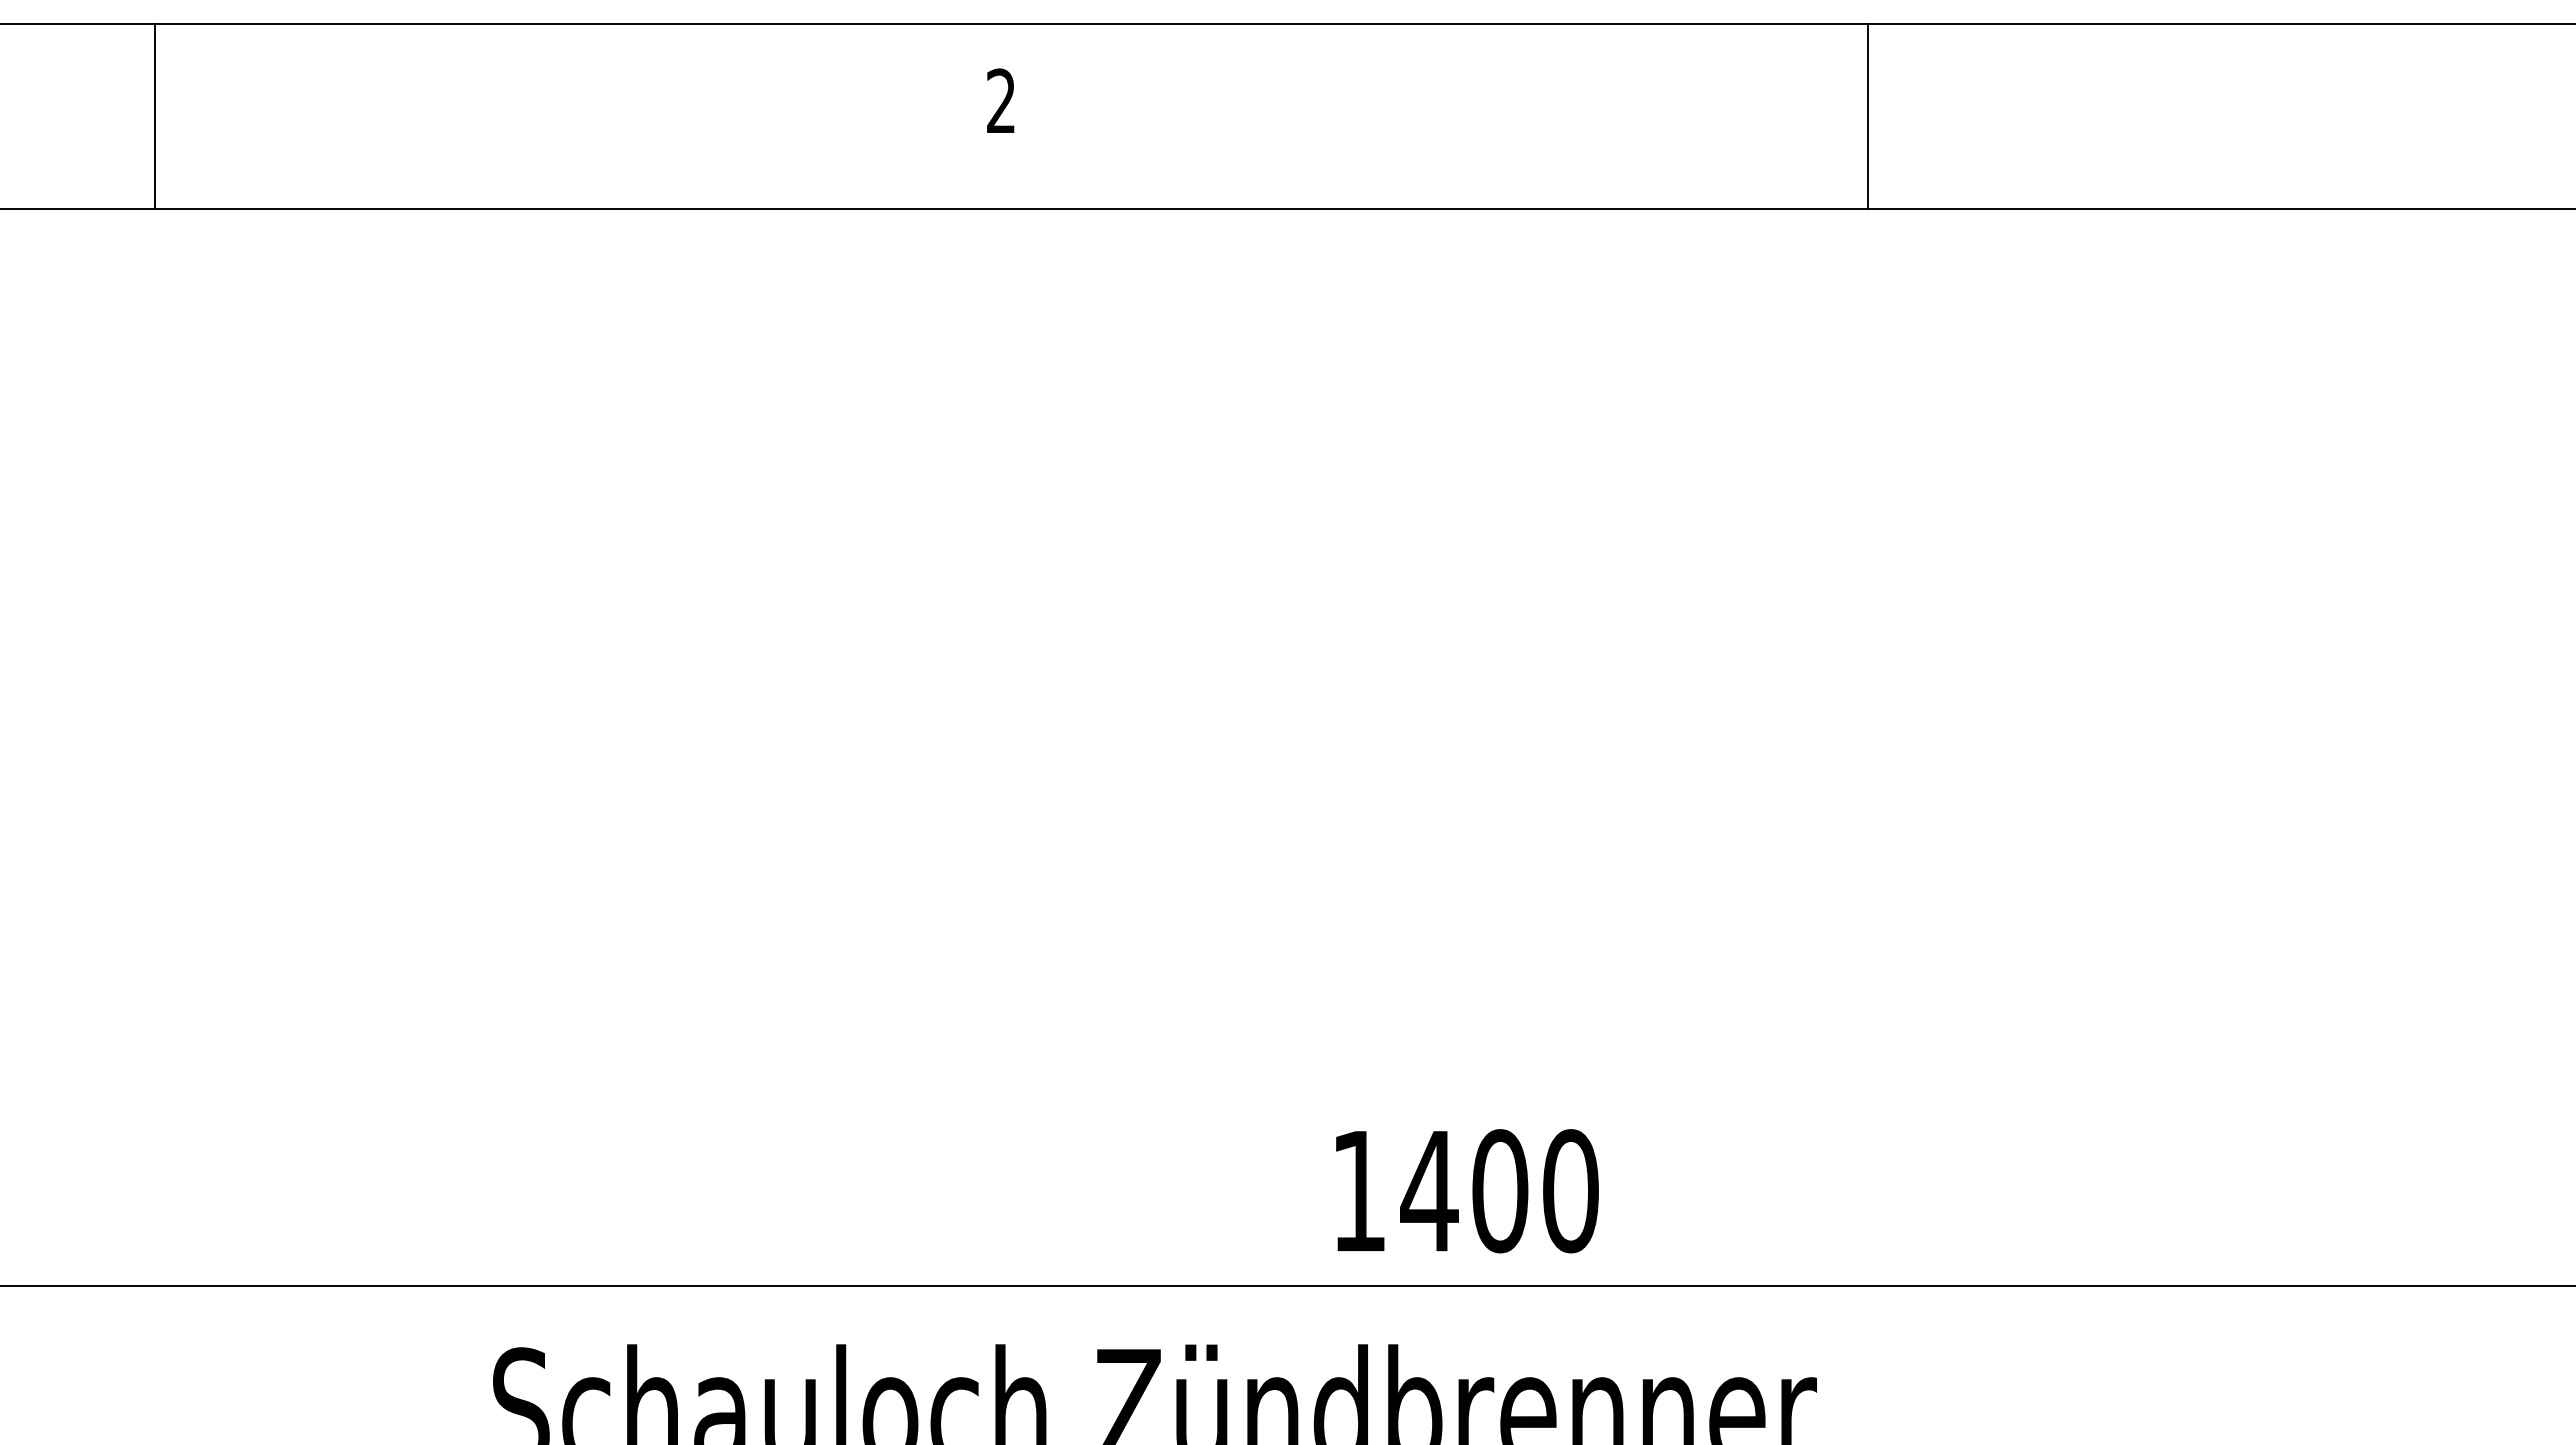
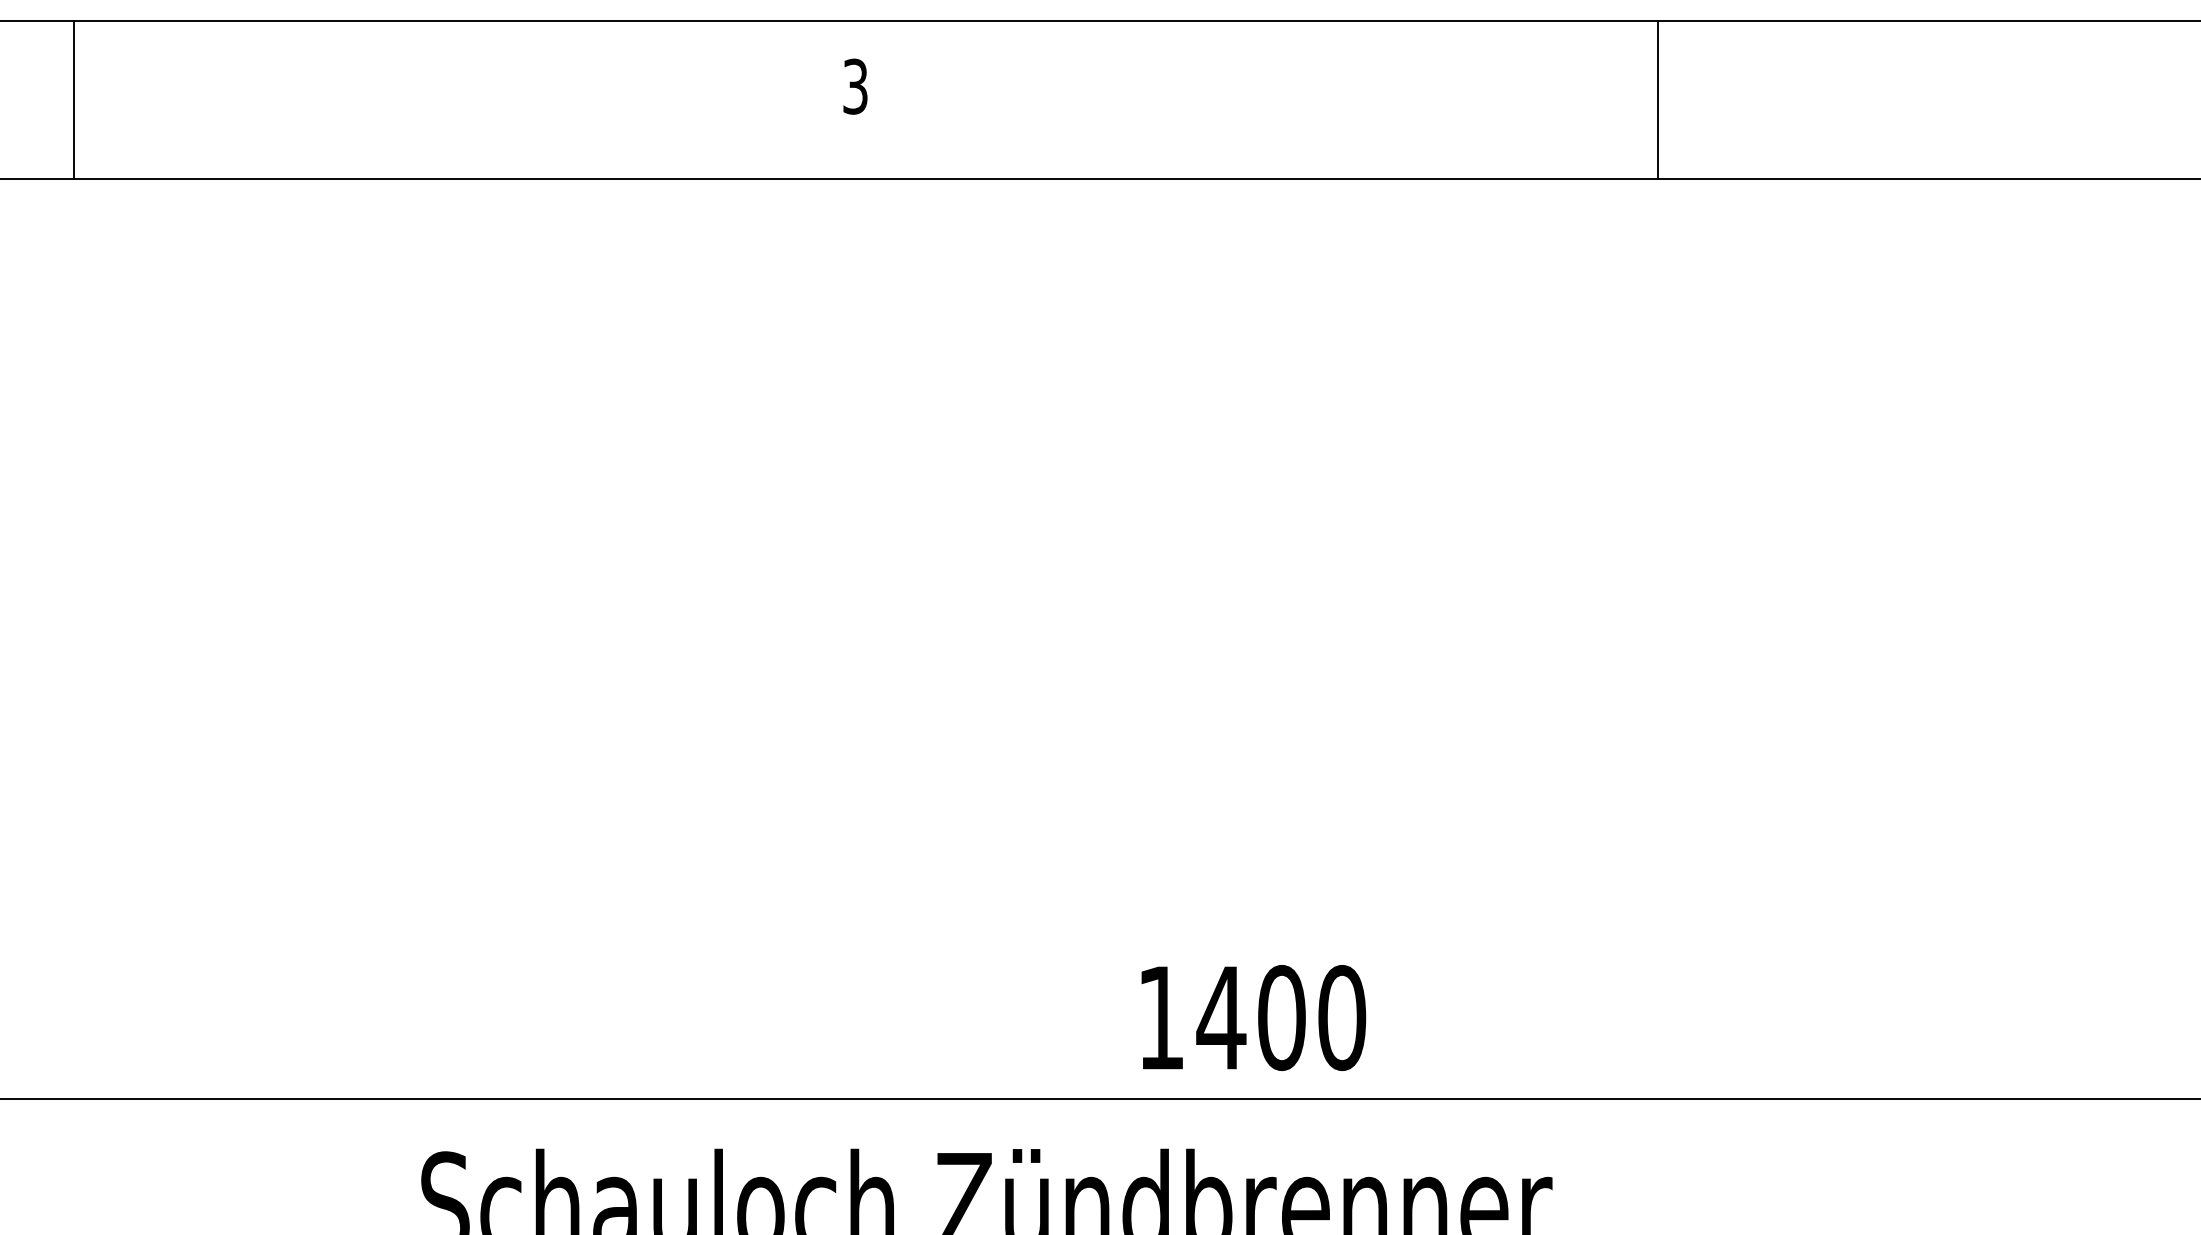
text: (1001, 101) -> (855, 86), 2 -> 3
line: (155, 116) -> (73, 99), moved
line: (1867, 116) -> (1657, 99), moved

